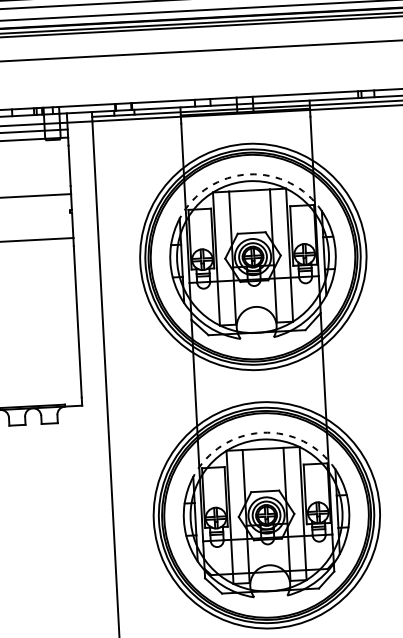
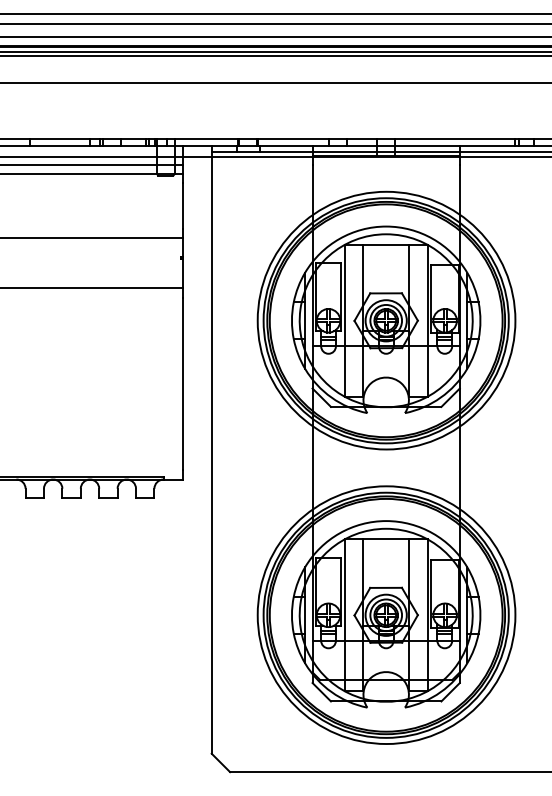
arc: (248, 174) -> (386, 226), dashed -> solid
arc: (262, 433) -> (386, 521), dashed -> solid

